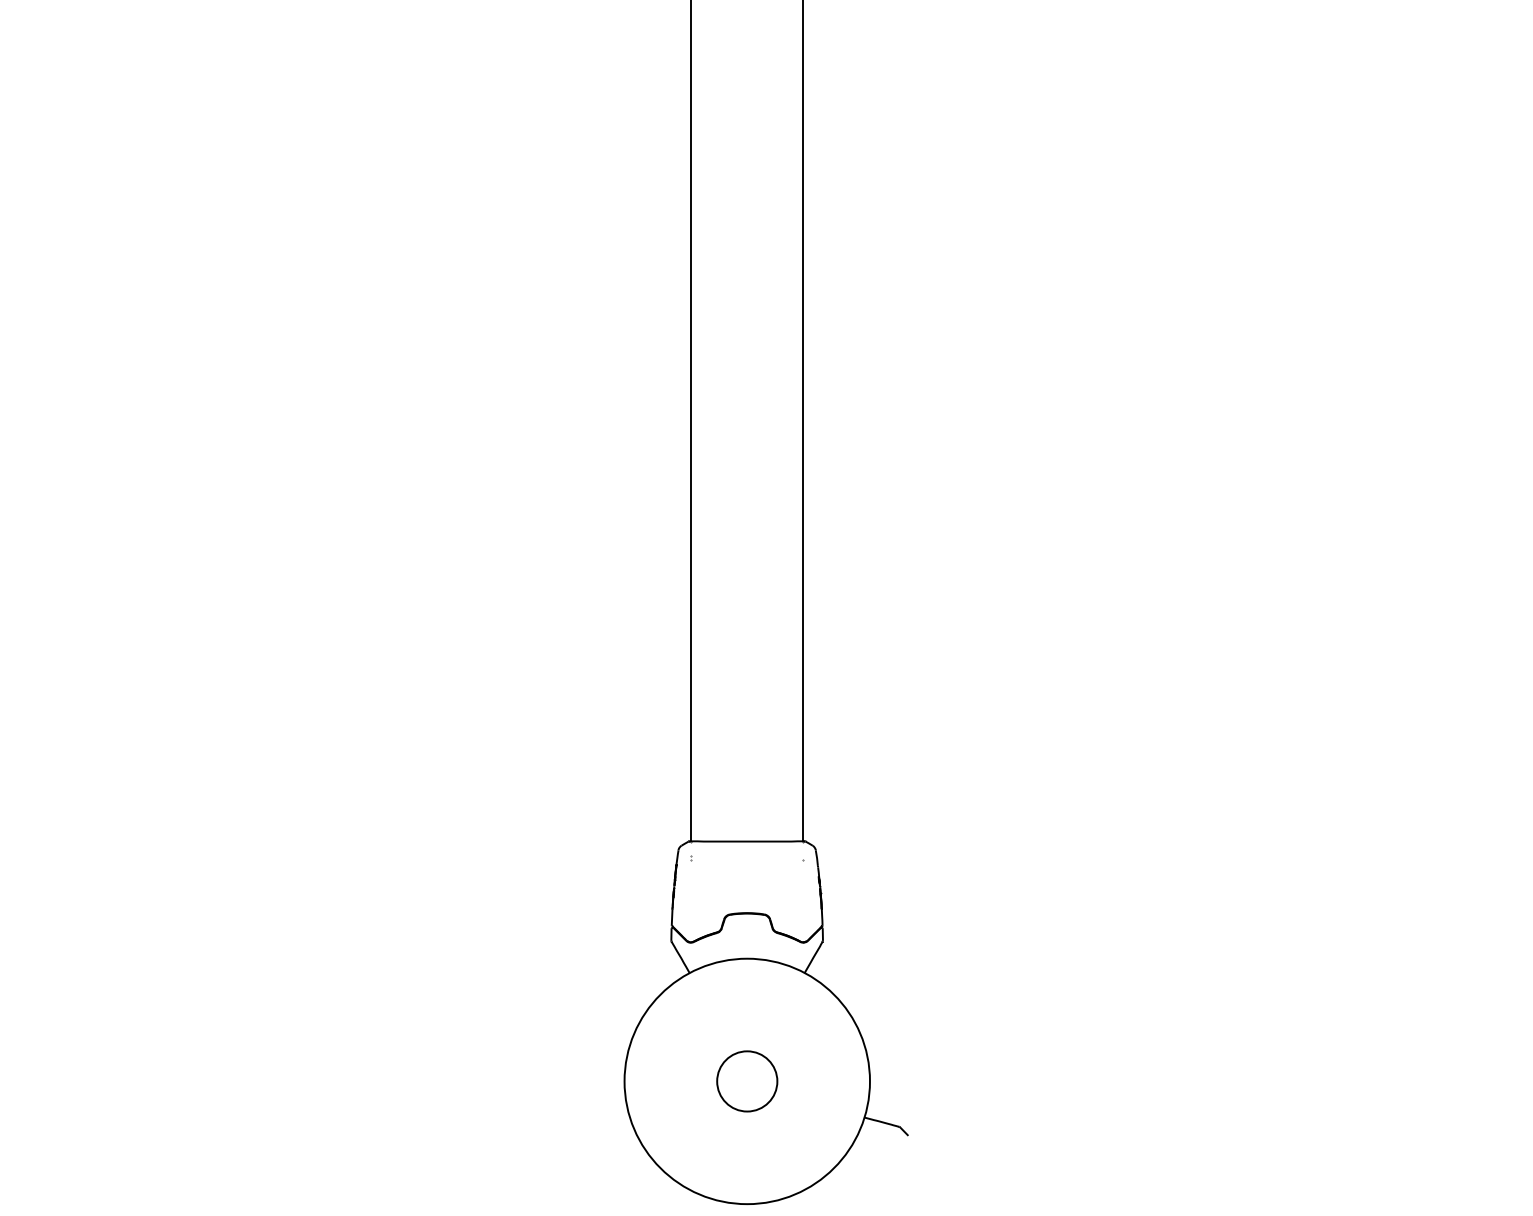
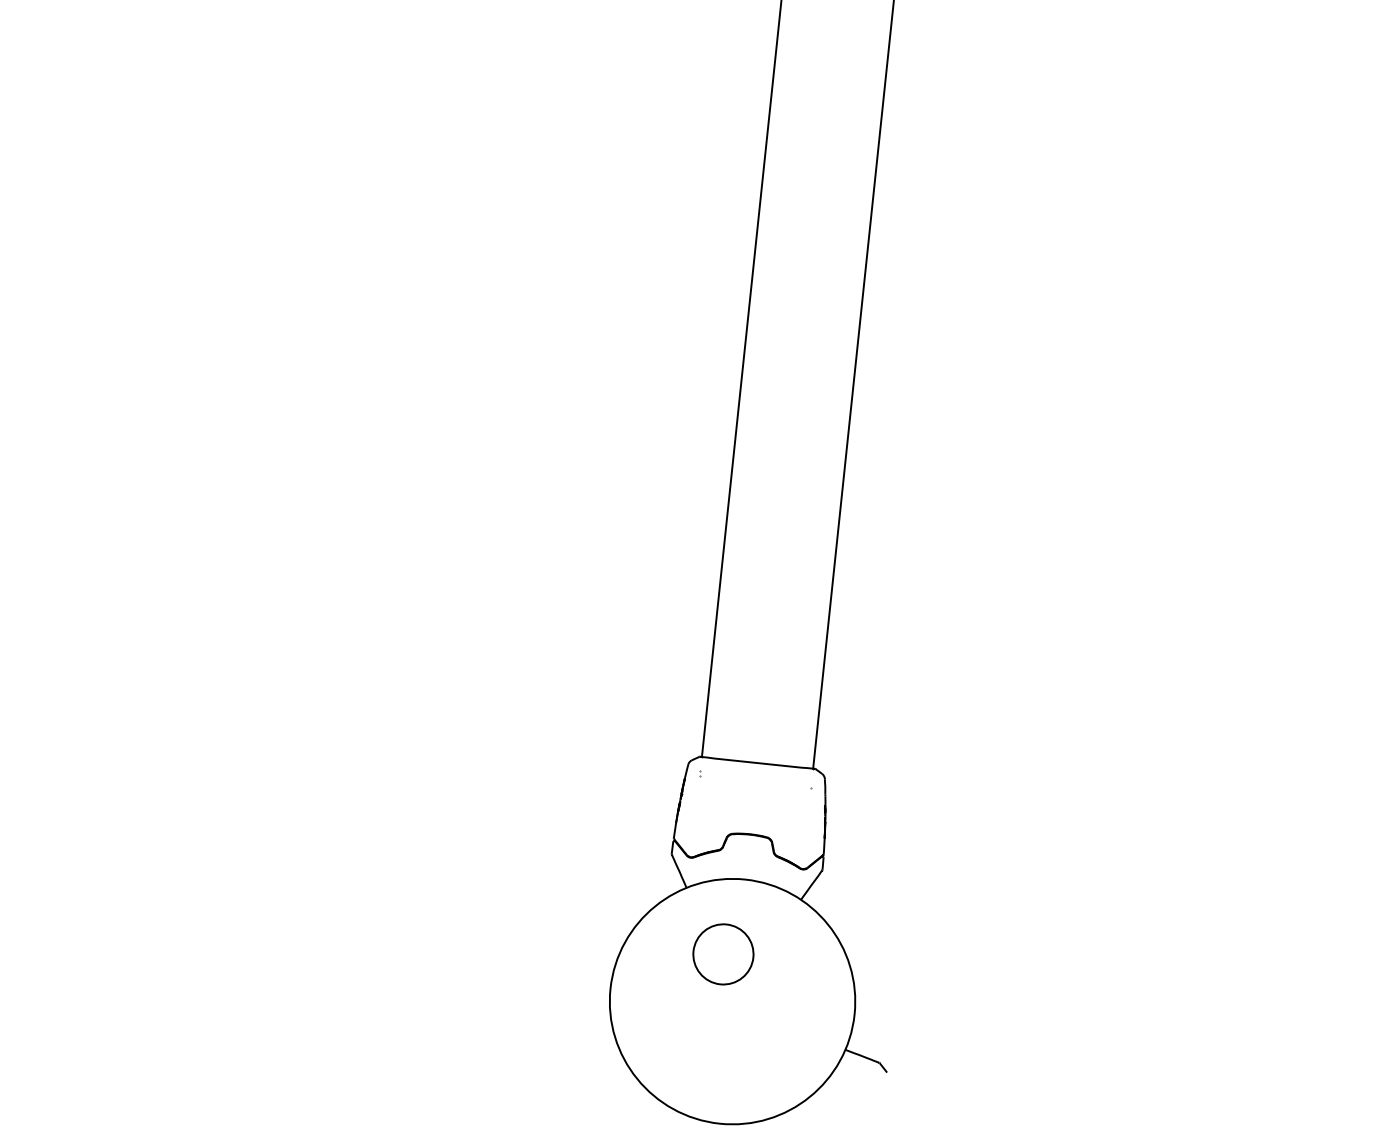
circle: (747, 1081) -> (723, 954), moved

